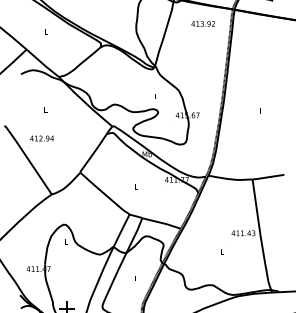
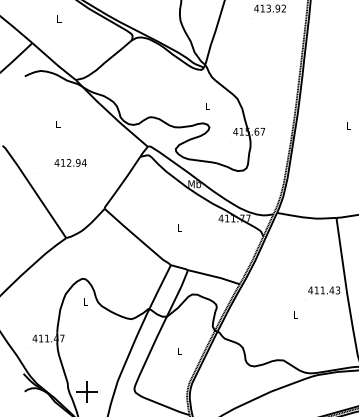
text: (41, 138) -> (69, 162), moved

